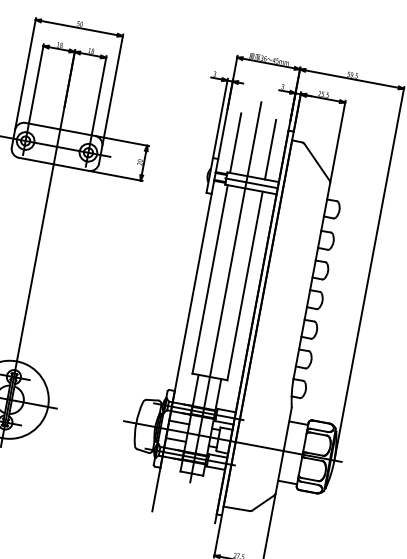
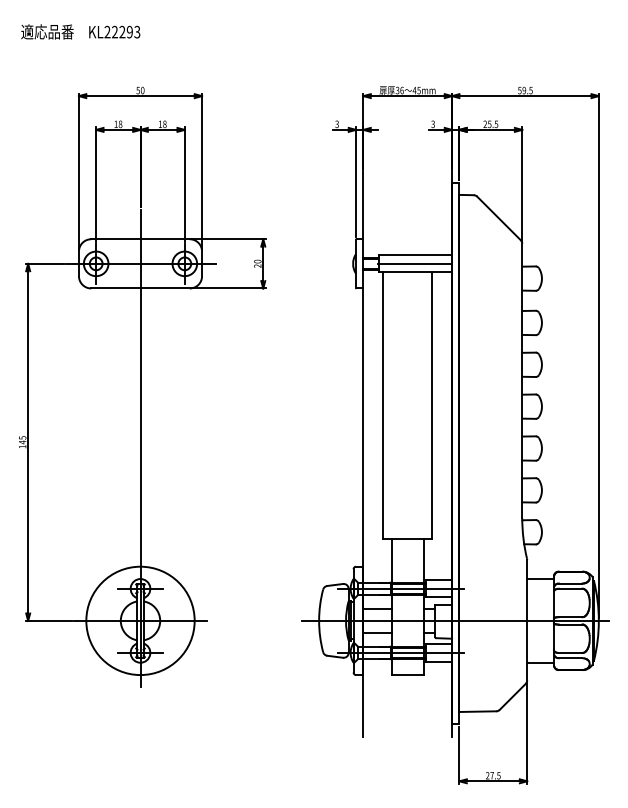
line: (235, 143) -> (383, 213), removed
line: (270, 149) -> (432, 213), removed
line: (225, 291) -> (407, 418), removed

